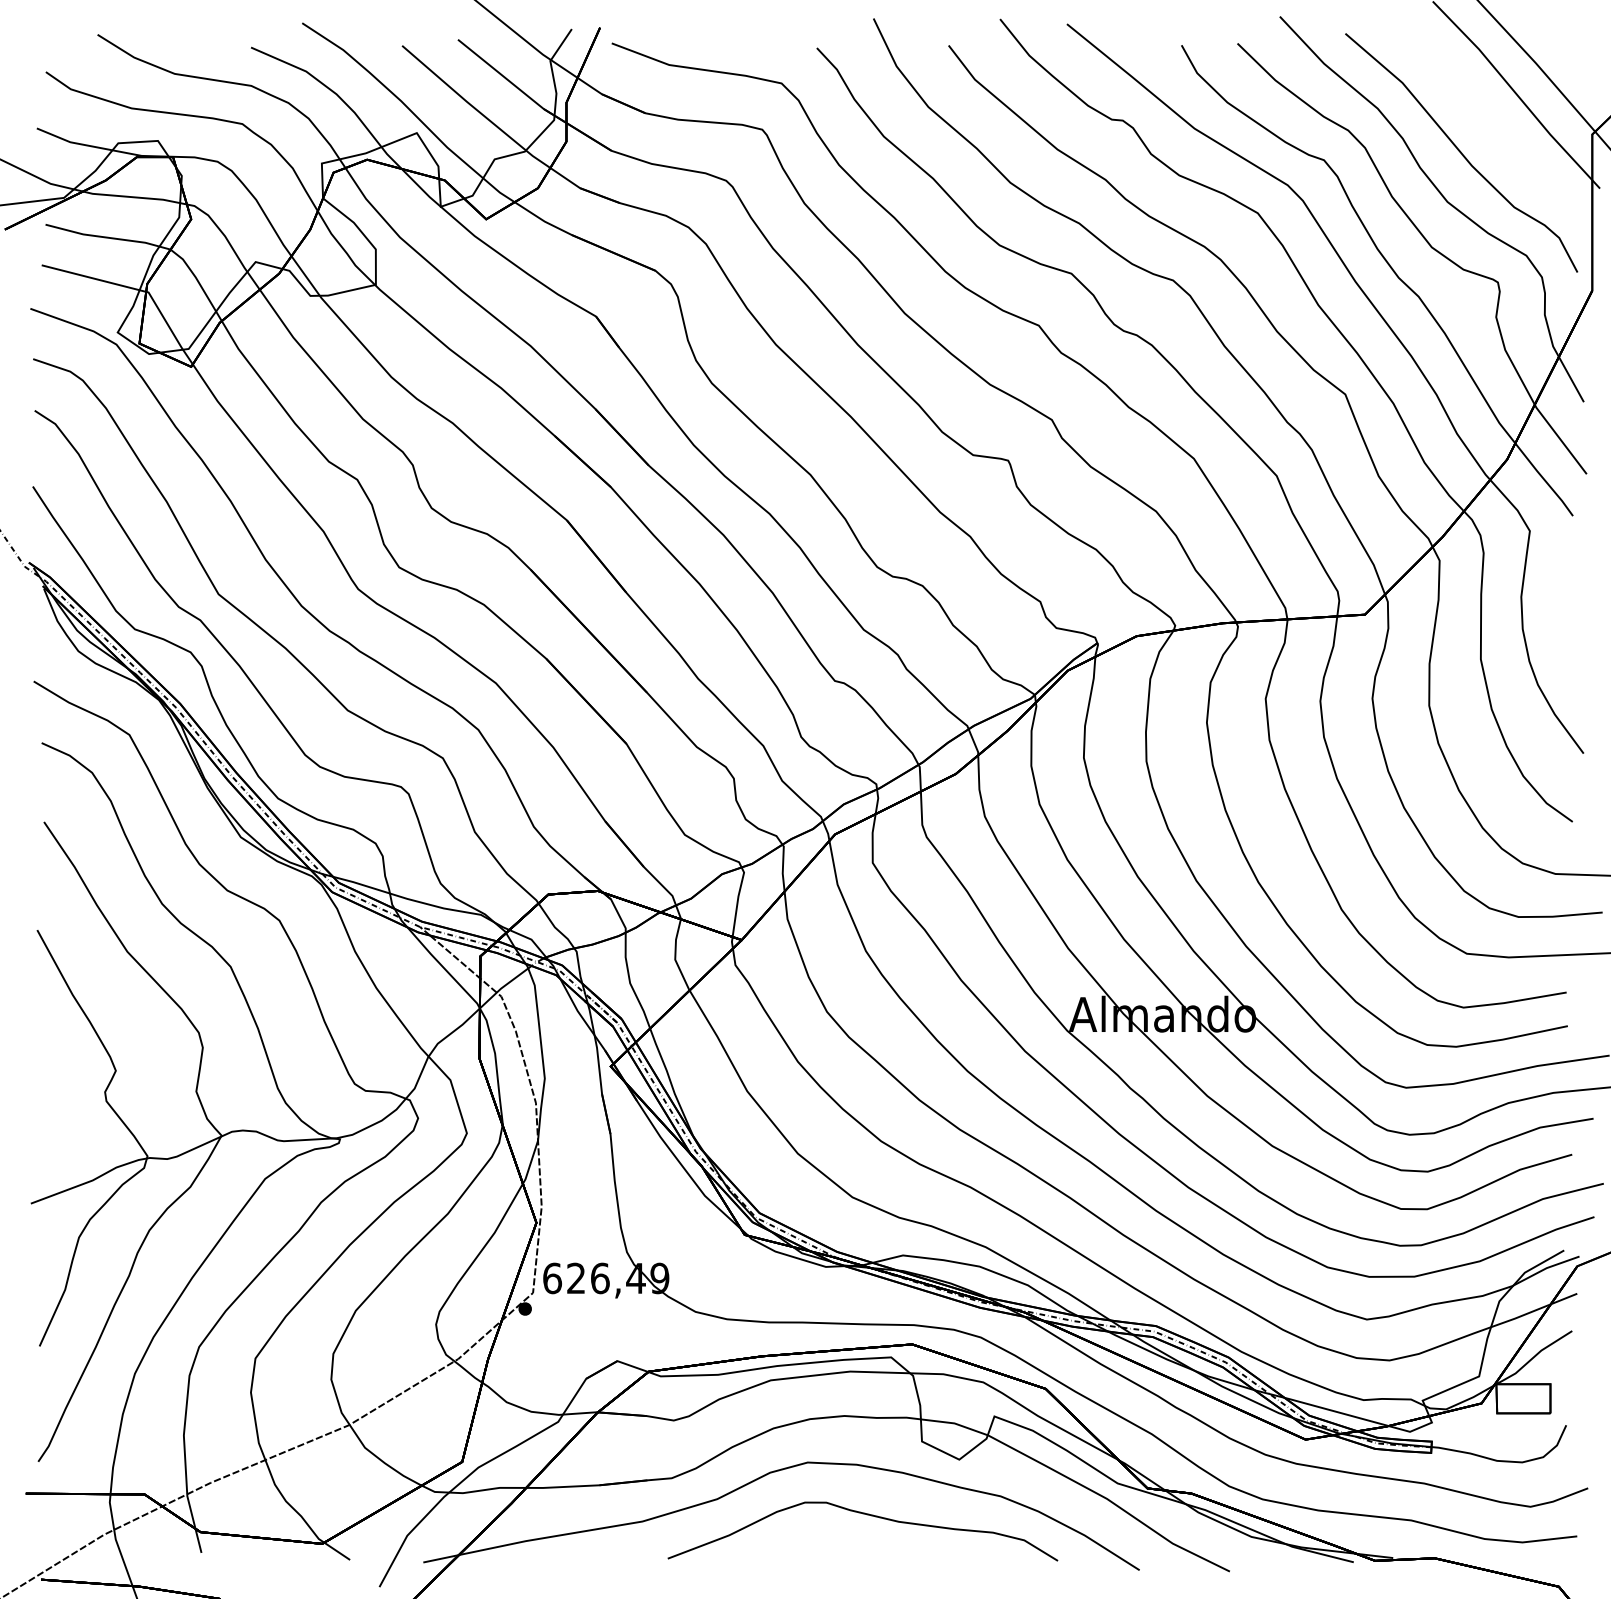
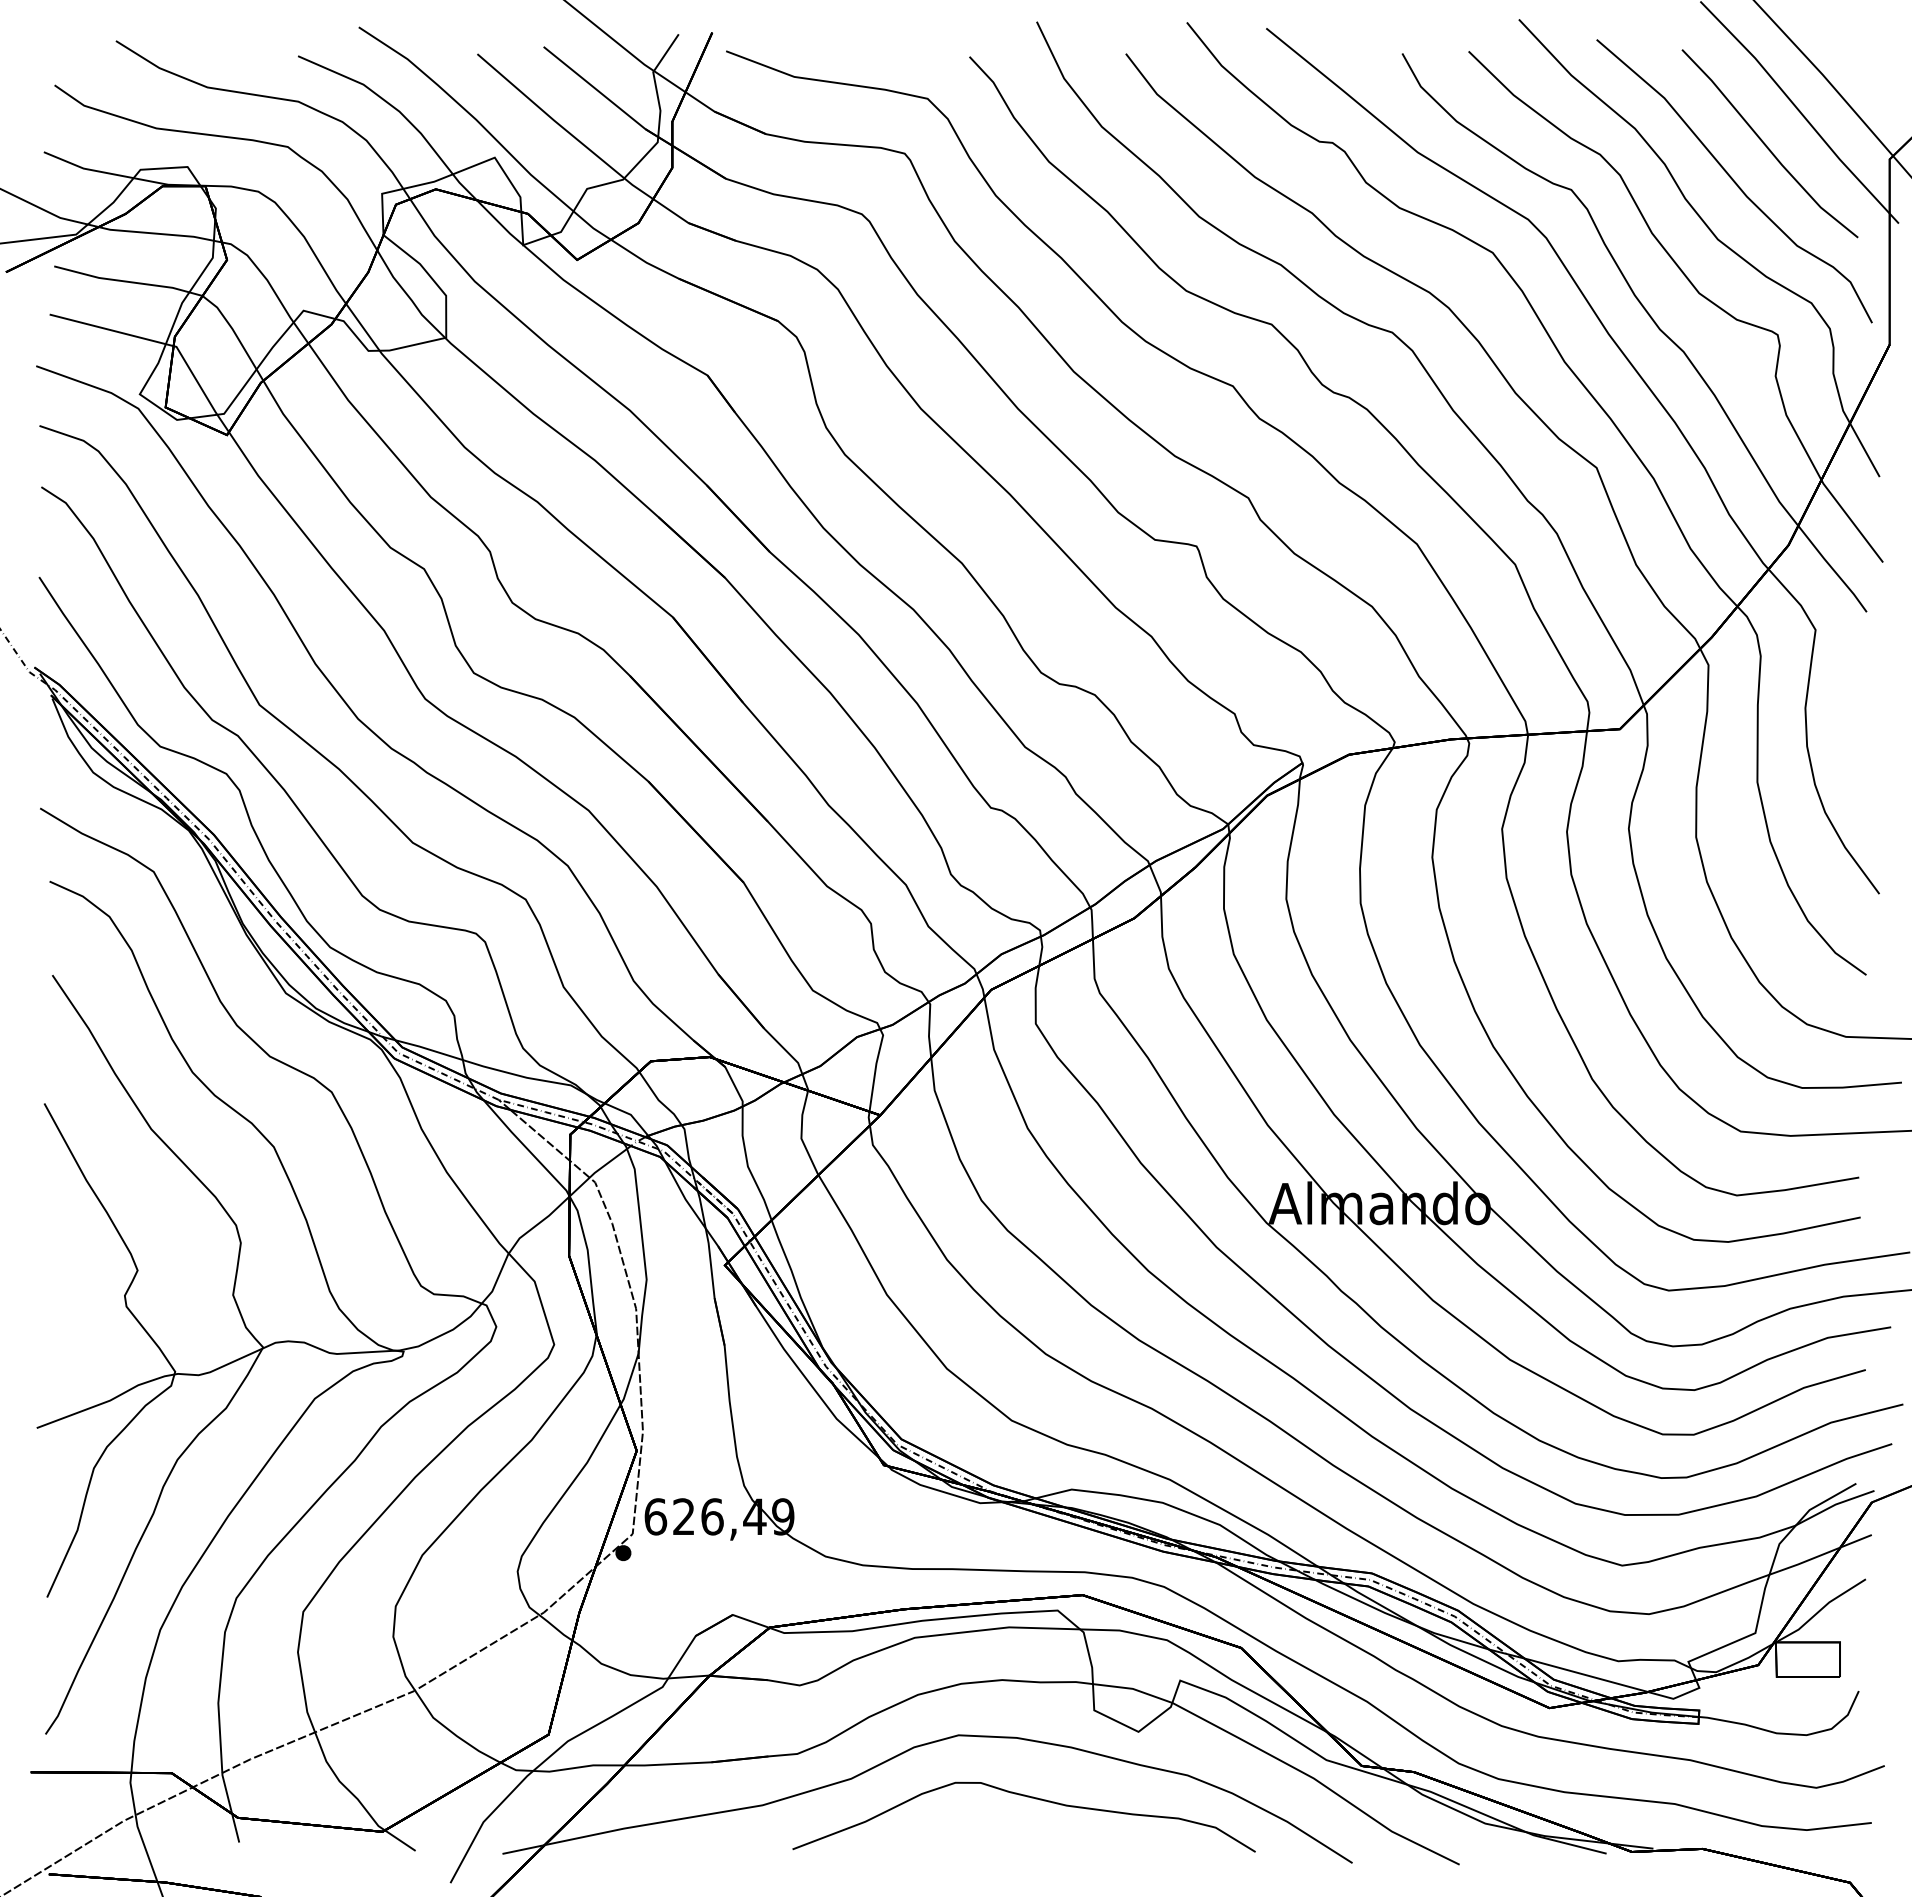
line: (1488, 121) -> (1766, 144), added

